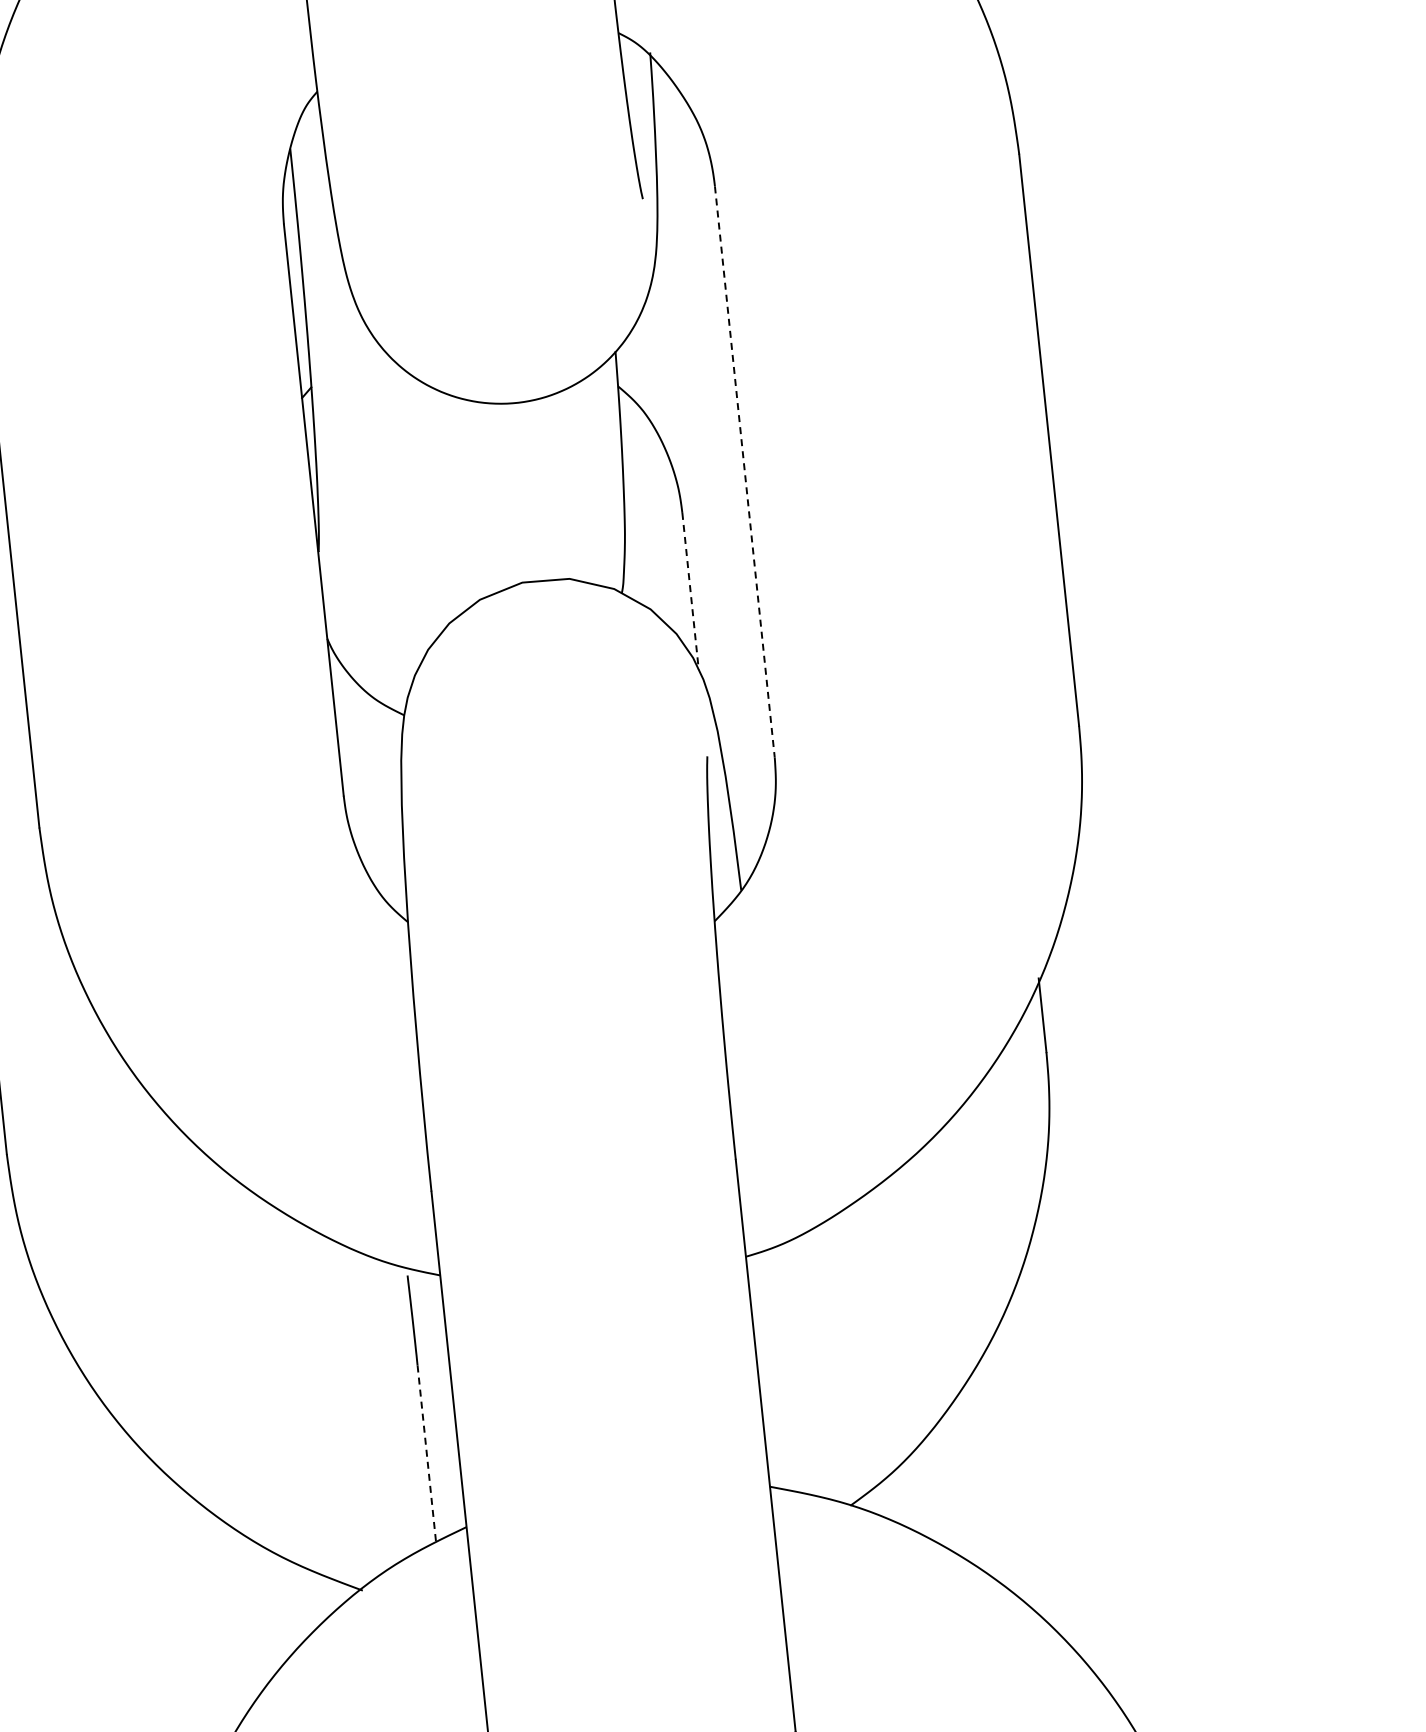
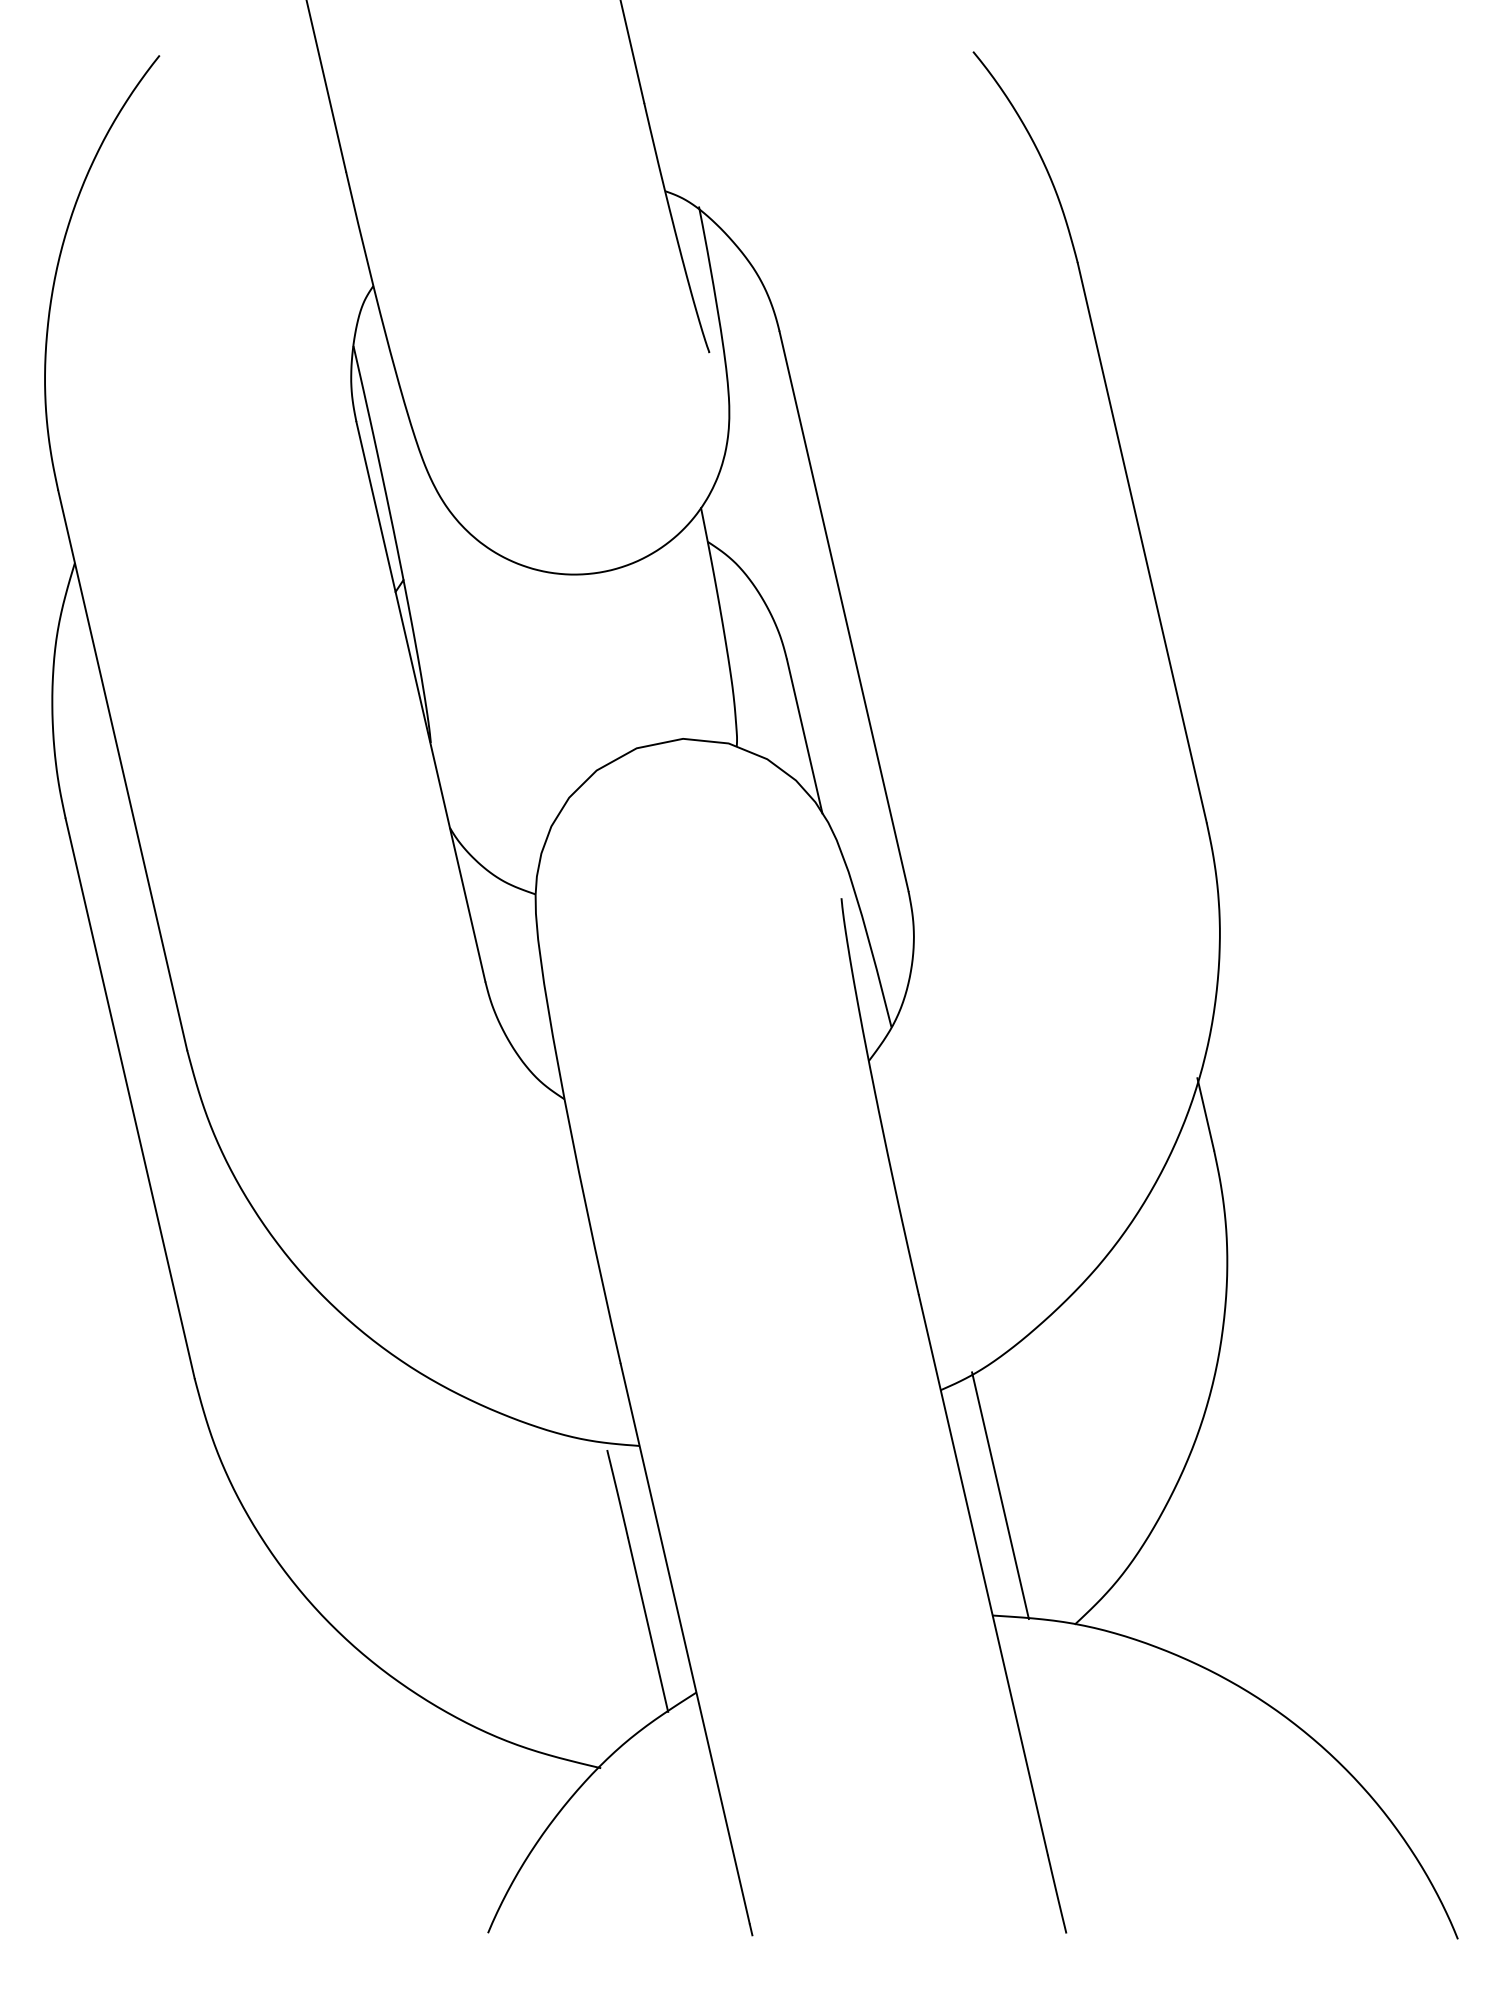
line: (745, 472) -> (844, 611), dashed -> solid
line: (690, 591) -> (804, 736), dashed -> solid
line: (792, 1368) -> (1000, 1495), added
line: (427, 1454) -> (648, 1625), dashed -> solid

